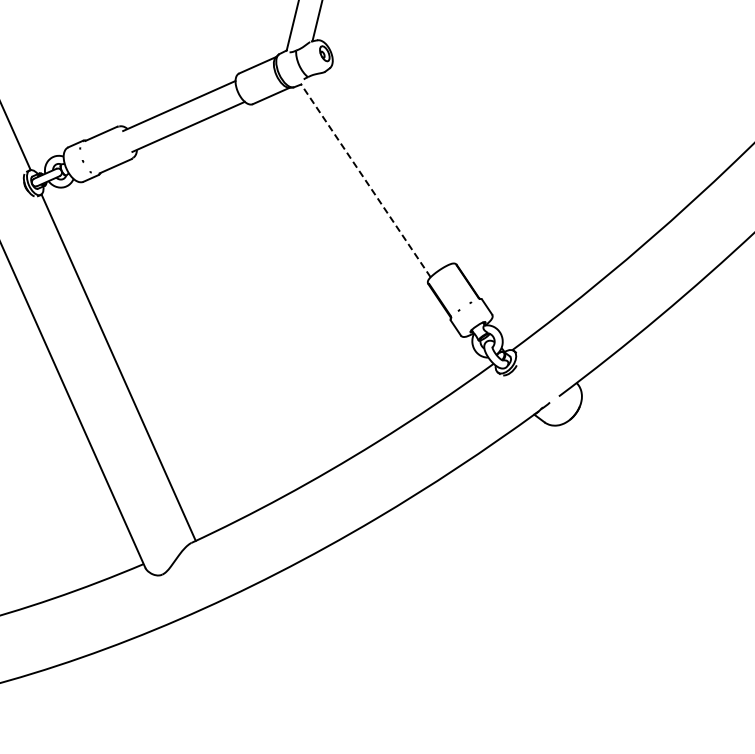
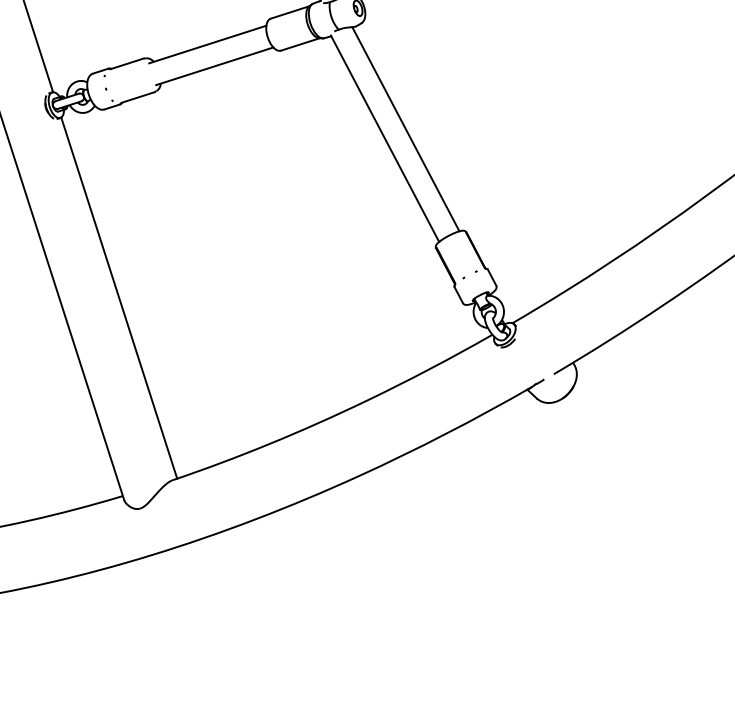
line: (385, 168) -> (406, 128), added
line: (365, 180) -> (384, 138), dashed -> solid

